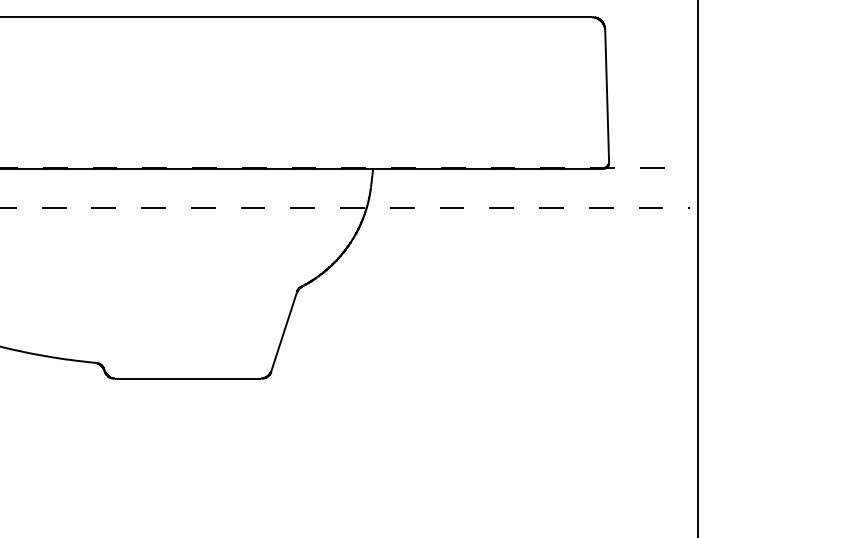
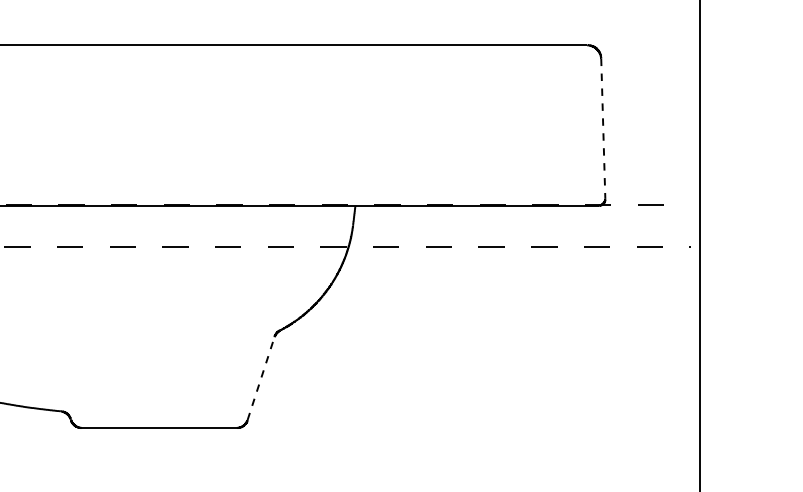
line: (607, 96) -> (603, 129), solid -> dashed
line: (284, 331) -> (261, 378), solid -> dashed

